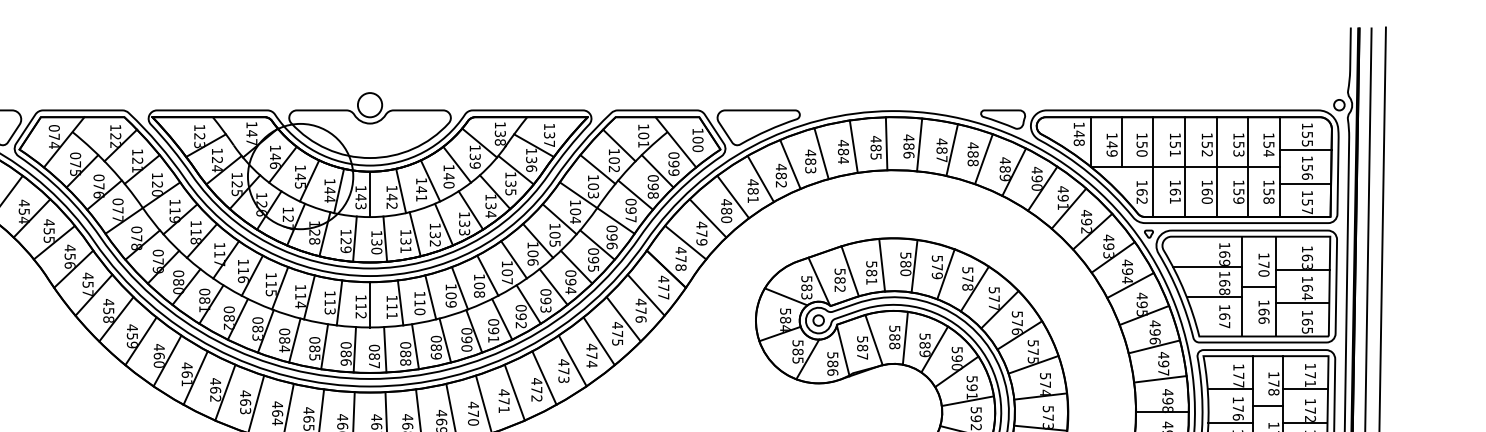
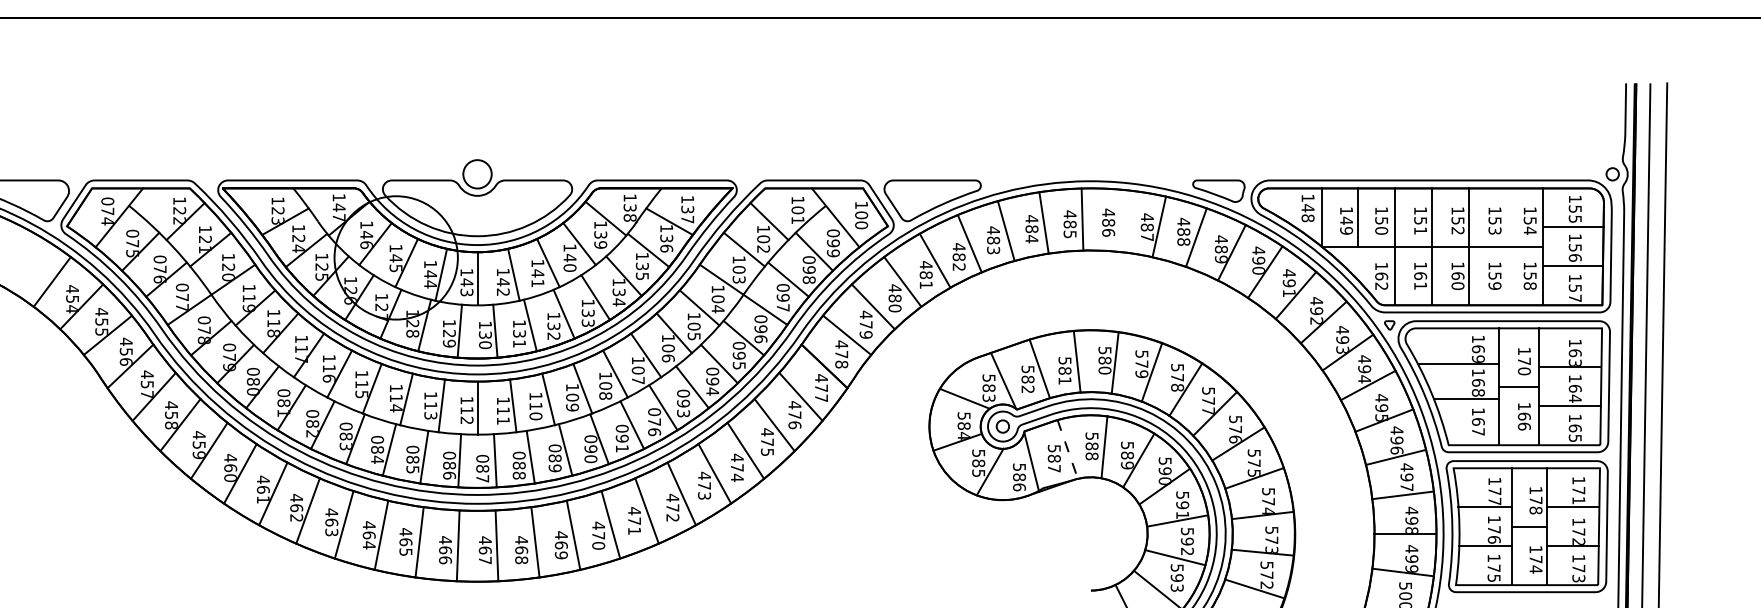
line: (919, 144) -> (1121, 220), removed
line: (1248, 166) -> (1506, 246), removed
text: (521, 321) -> (654, 427), 092 -> 076
line: (873, 340) -> (1067, 449), solid -> dashed

